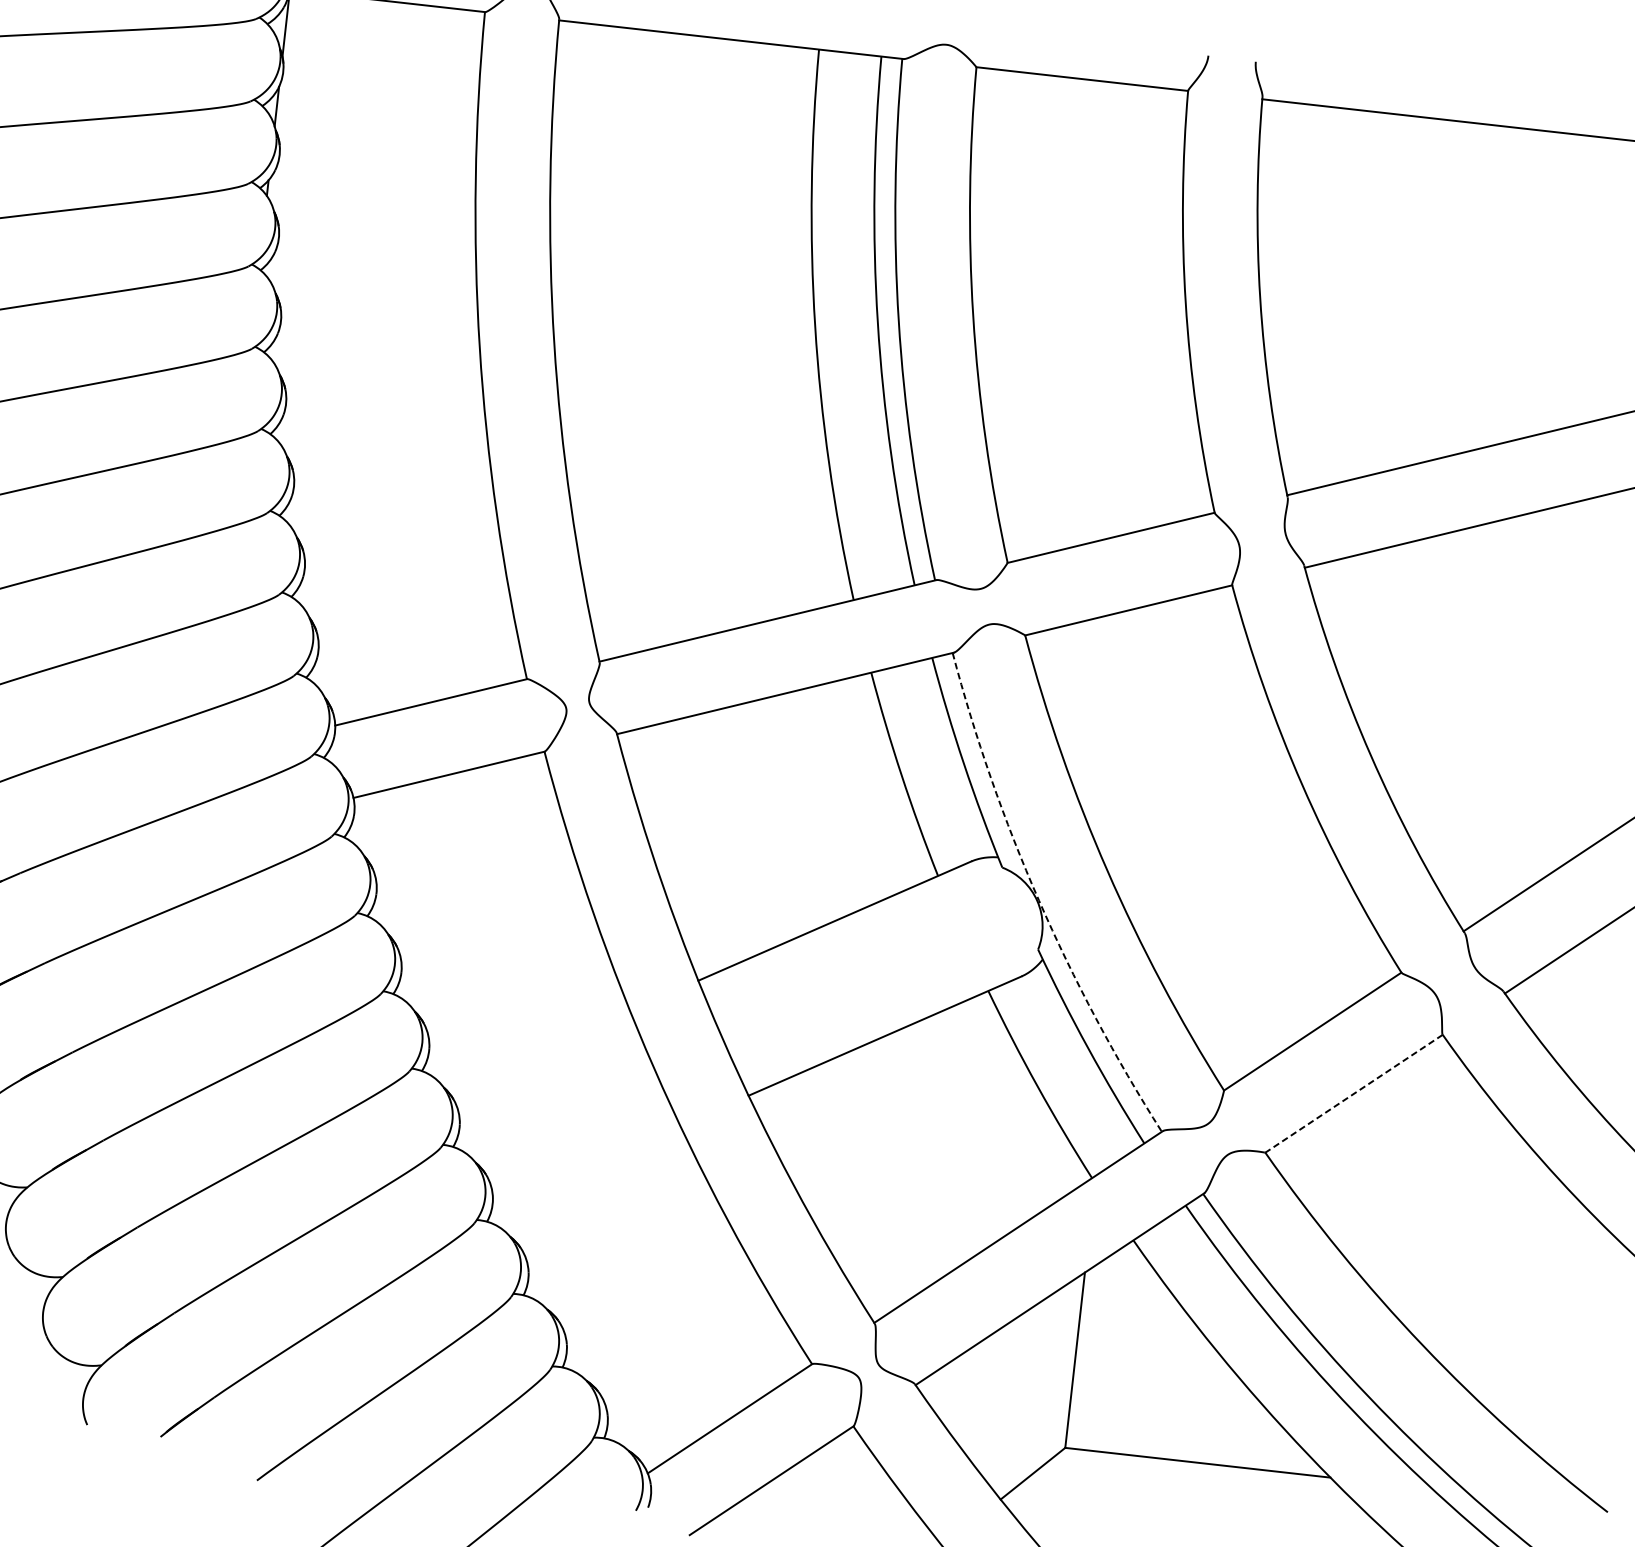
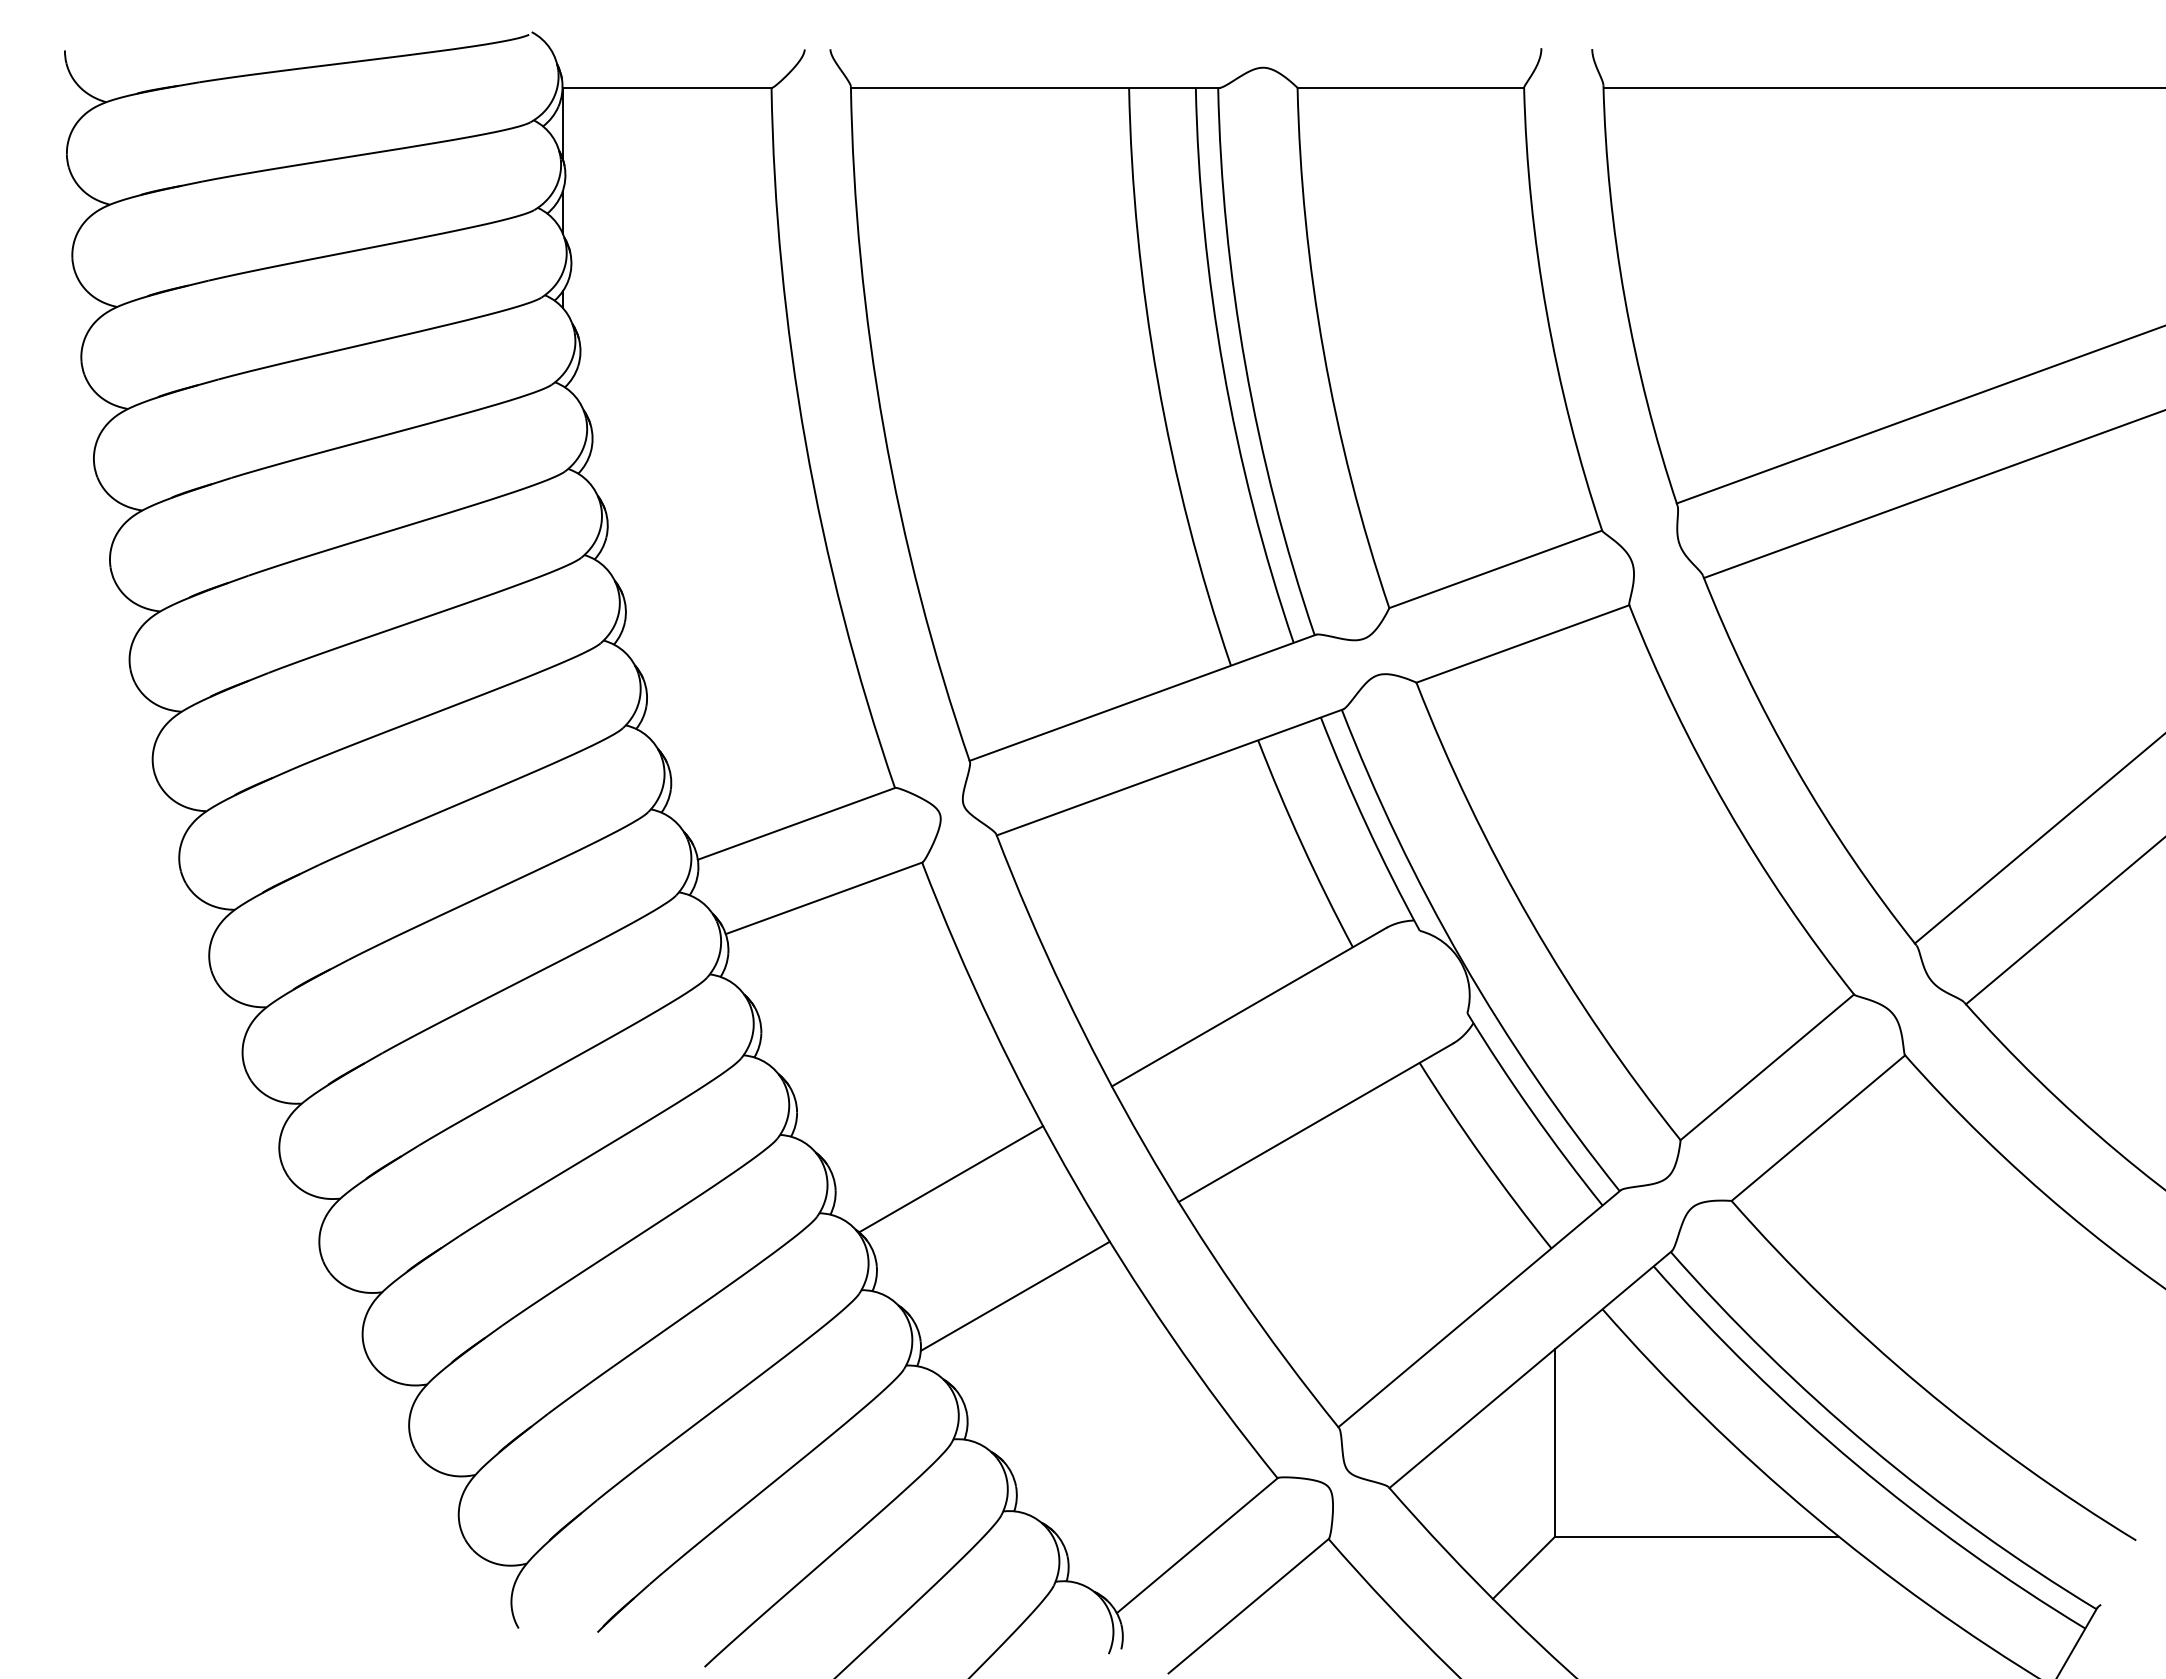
arc: (1039, 900) -> (1462, 961), dashed -> solid
line: (538, 1050) -> (951, 1179), added
line: (1353, 1093) -> (1817, 1128), dashed -> solid
line: (585, 1165) -> (1014, 1295), added

